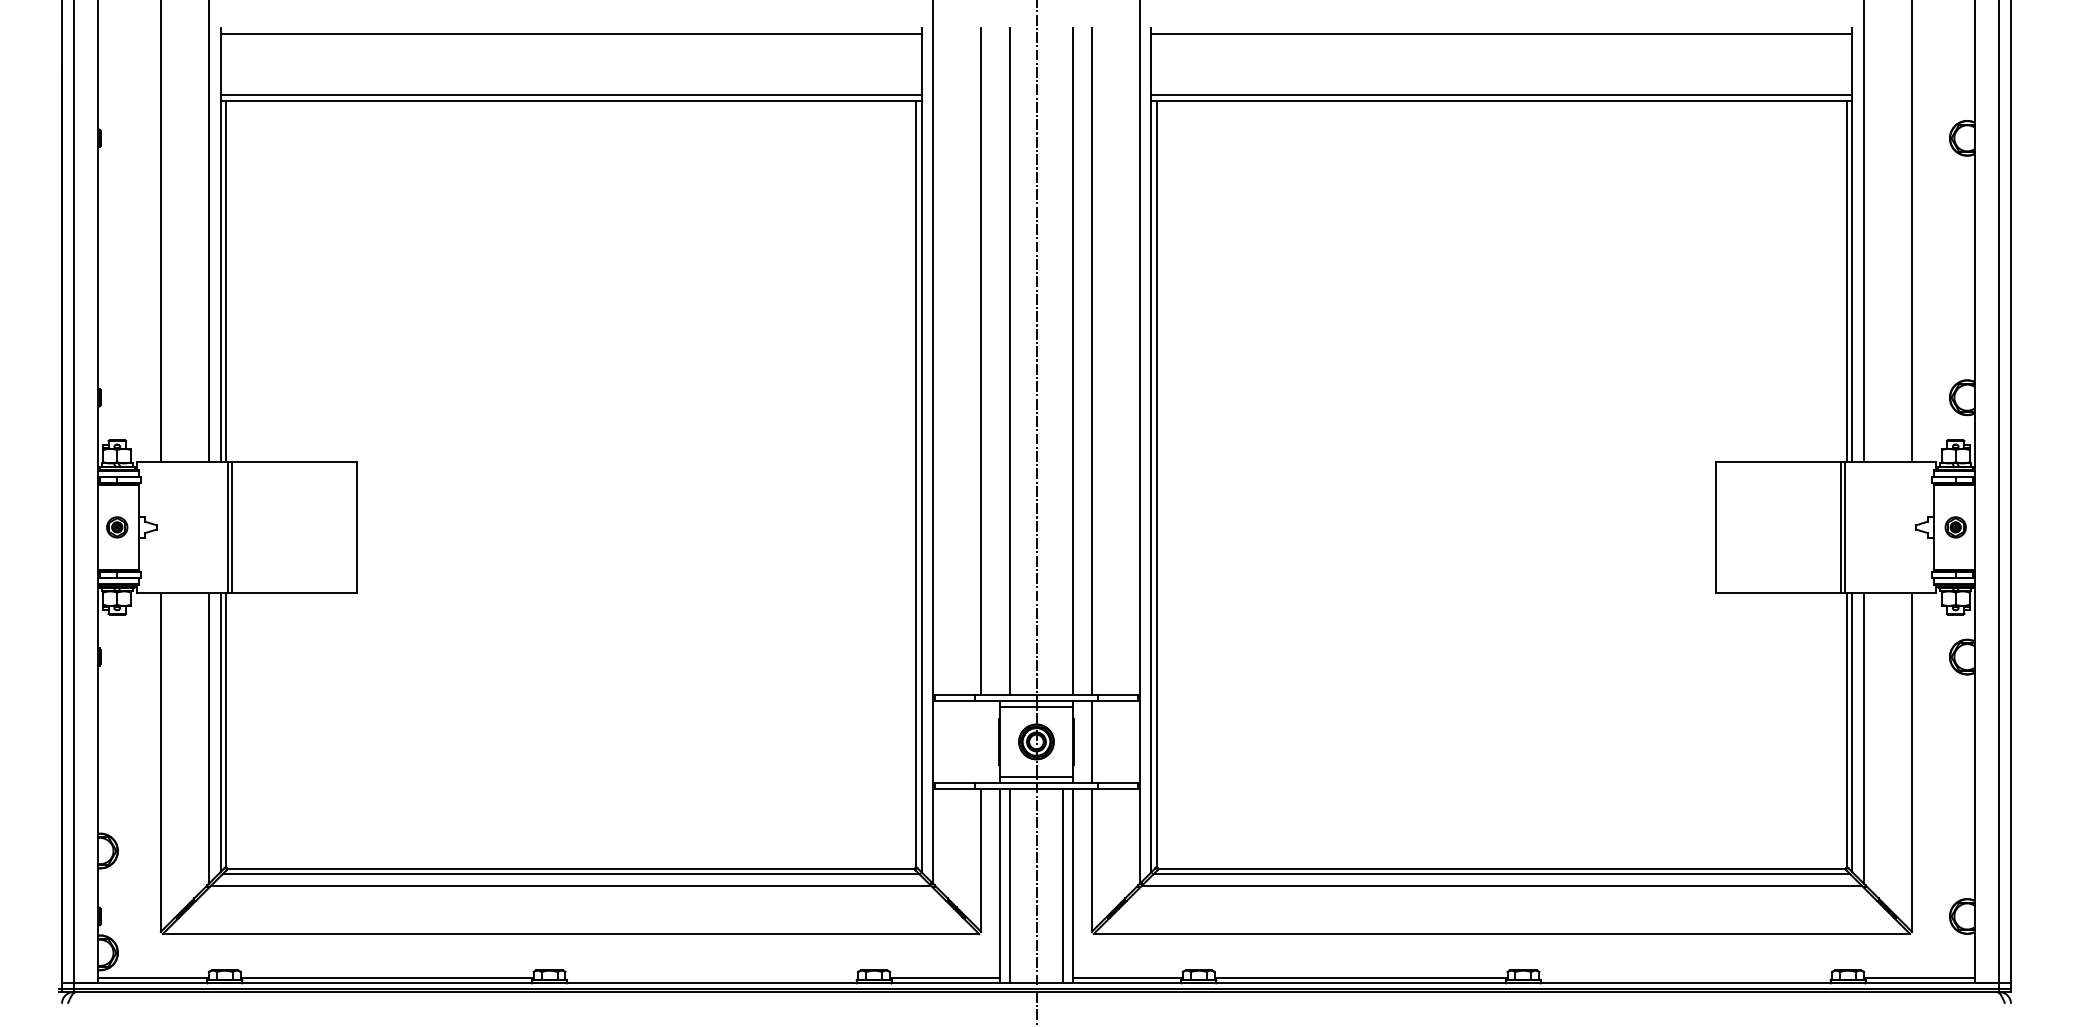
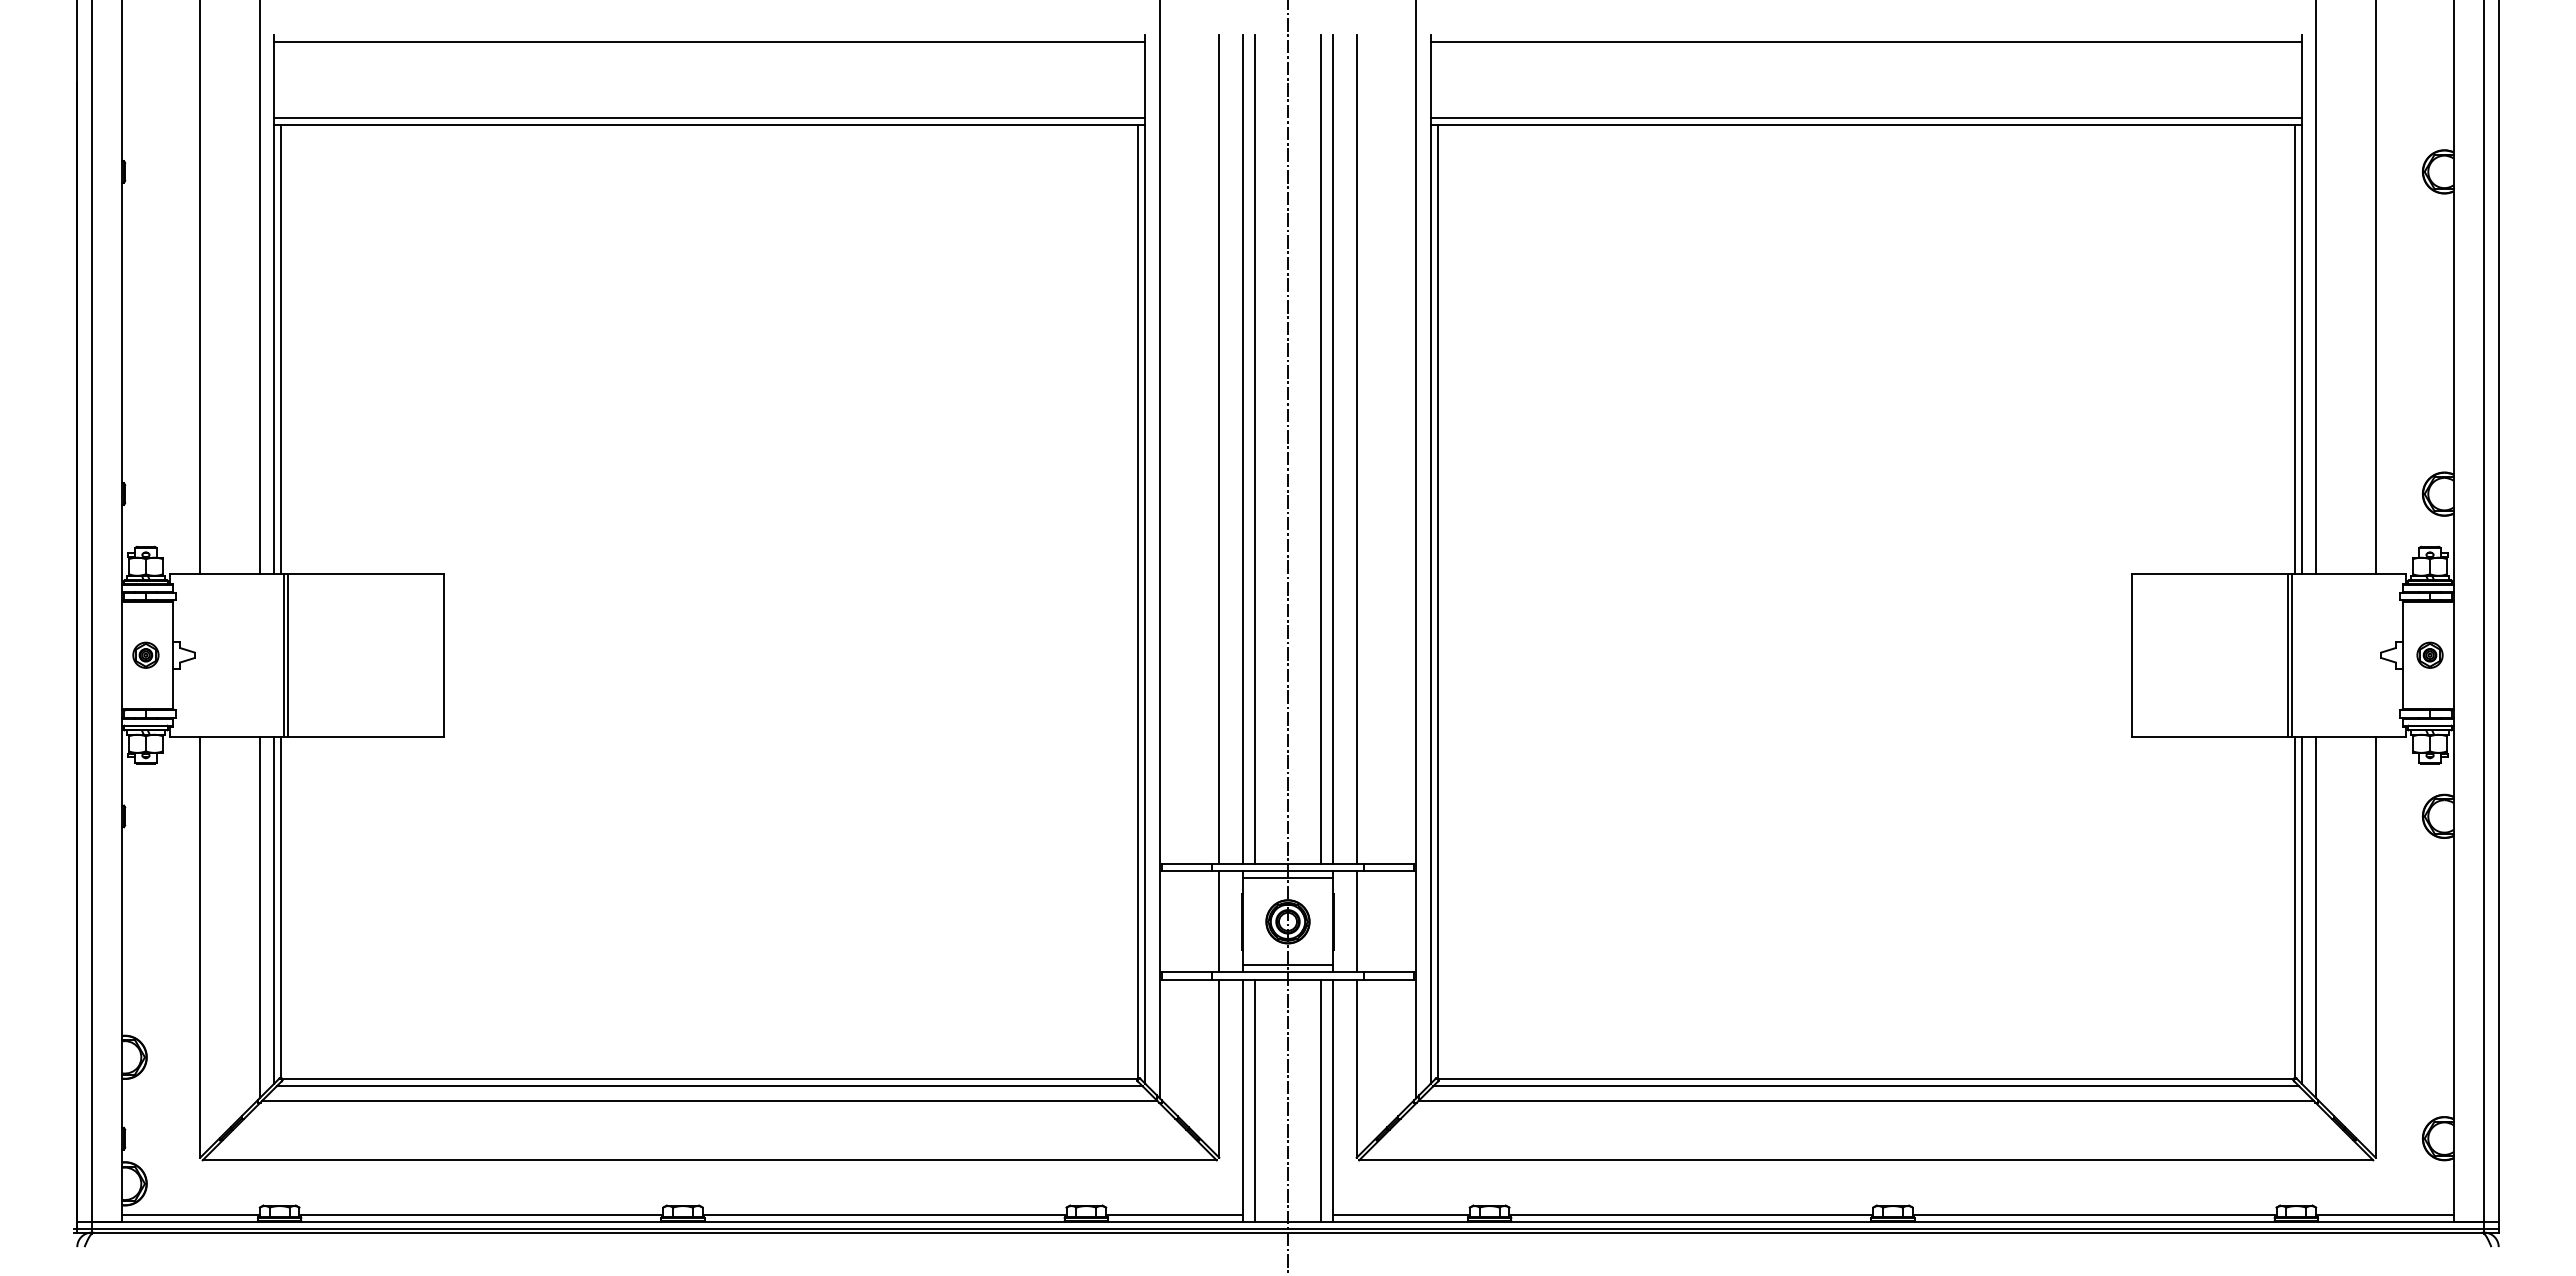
line: (999, 361) -> (1242, 449), added
line: (1062, 361) -> (1320, 449), added
line: (981, 741) -> (1219, 921), added
line: (711, 977) -> (884, 1214), added
line: (1685, 977) -> (2094, 1214), added

